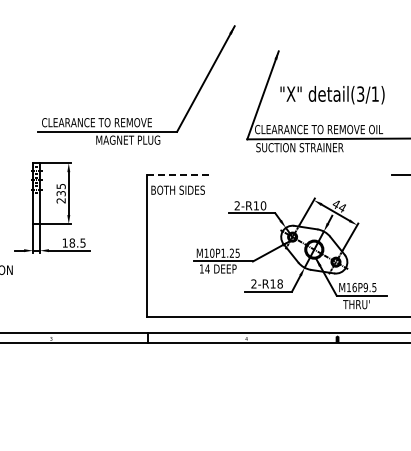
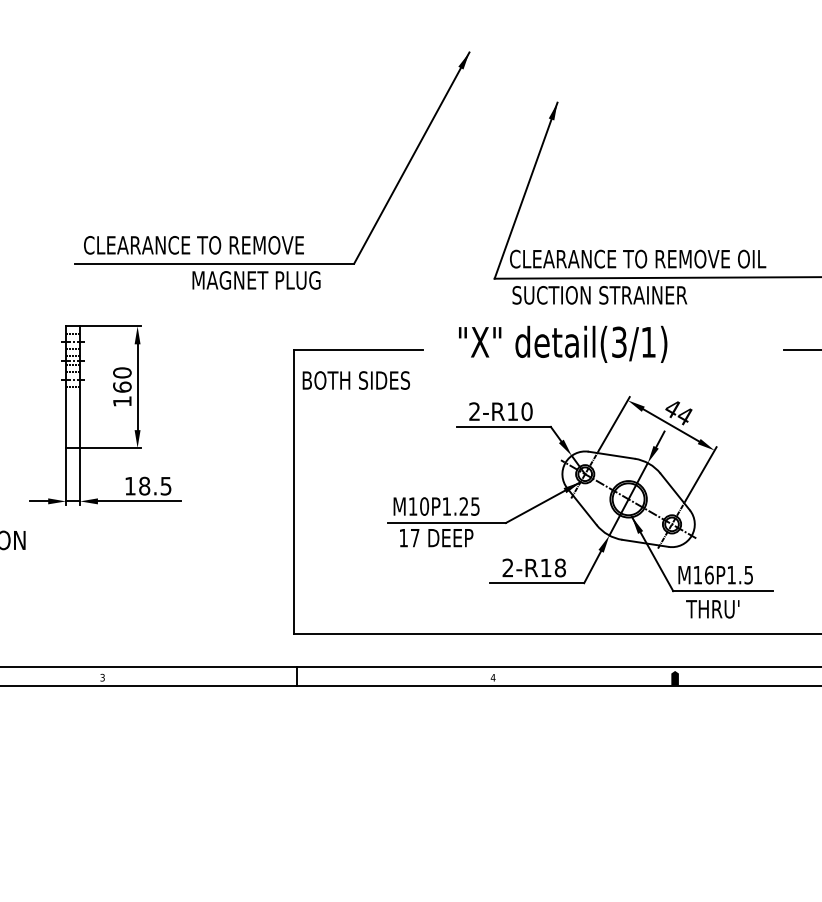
text: (332, 95) -> (563, 344), moved
line: (179, 175) -> (358, 350), dashed -> solid
text: (60, 193) -> (120, 386), 235 -> 160
text: (207, 268) -> (415, 537), 14 -> 17
text: (365, 287) -> (731, 575), M16P9.5 -> M16P1.5

